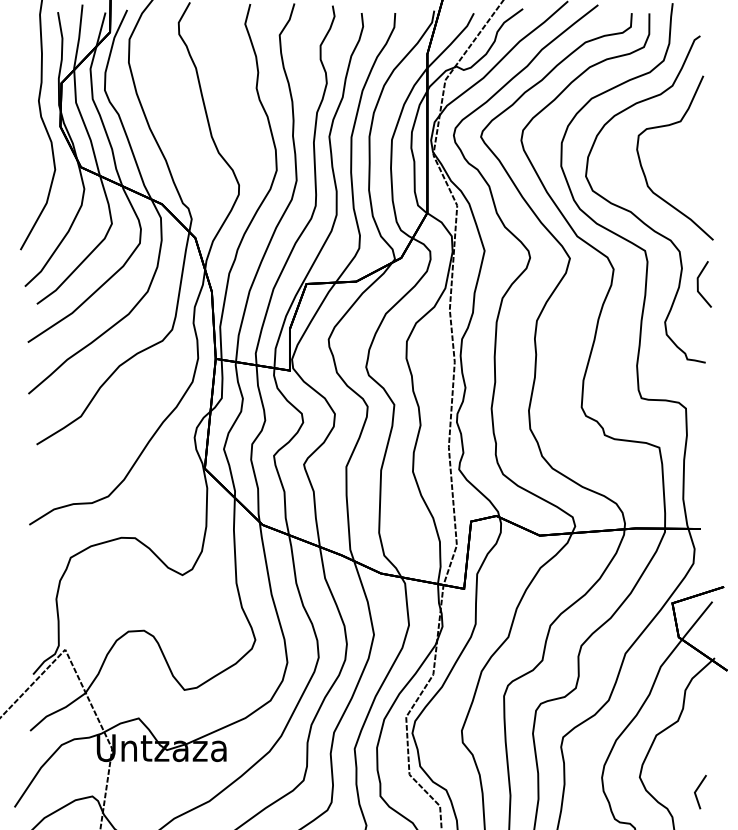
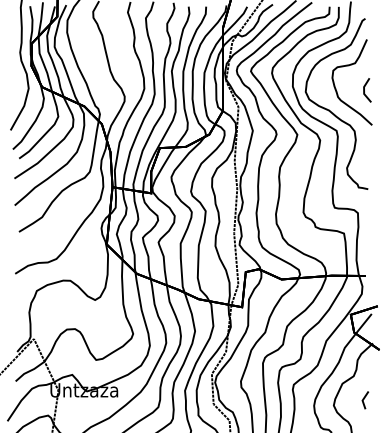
line: (698, 284) -> (364, 90), moved
line: (698, 790) -> (364, 399), moved

